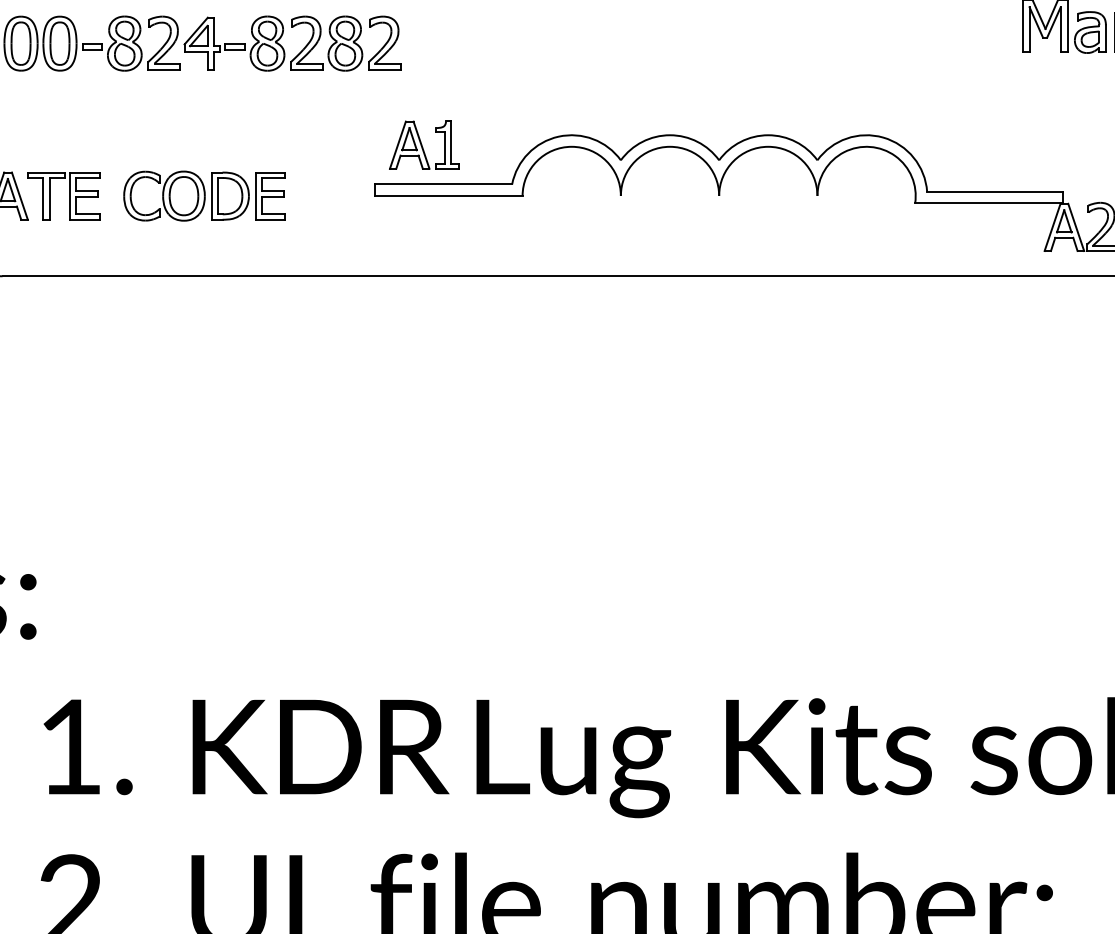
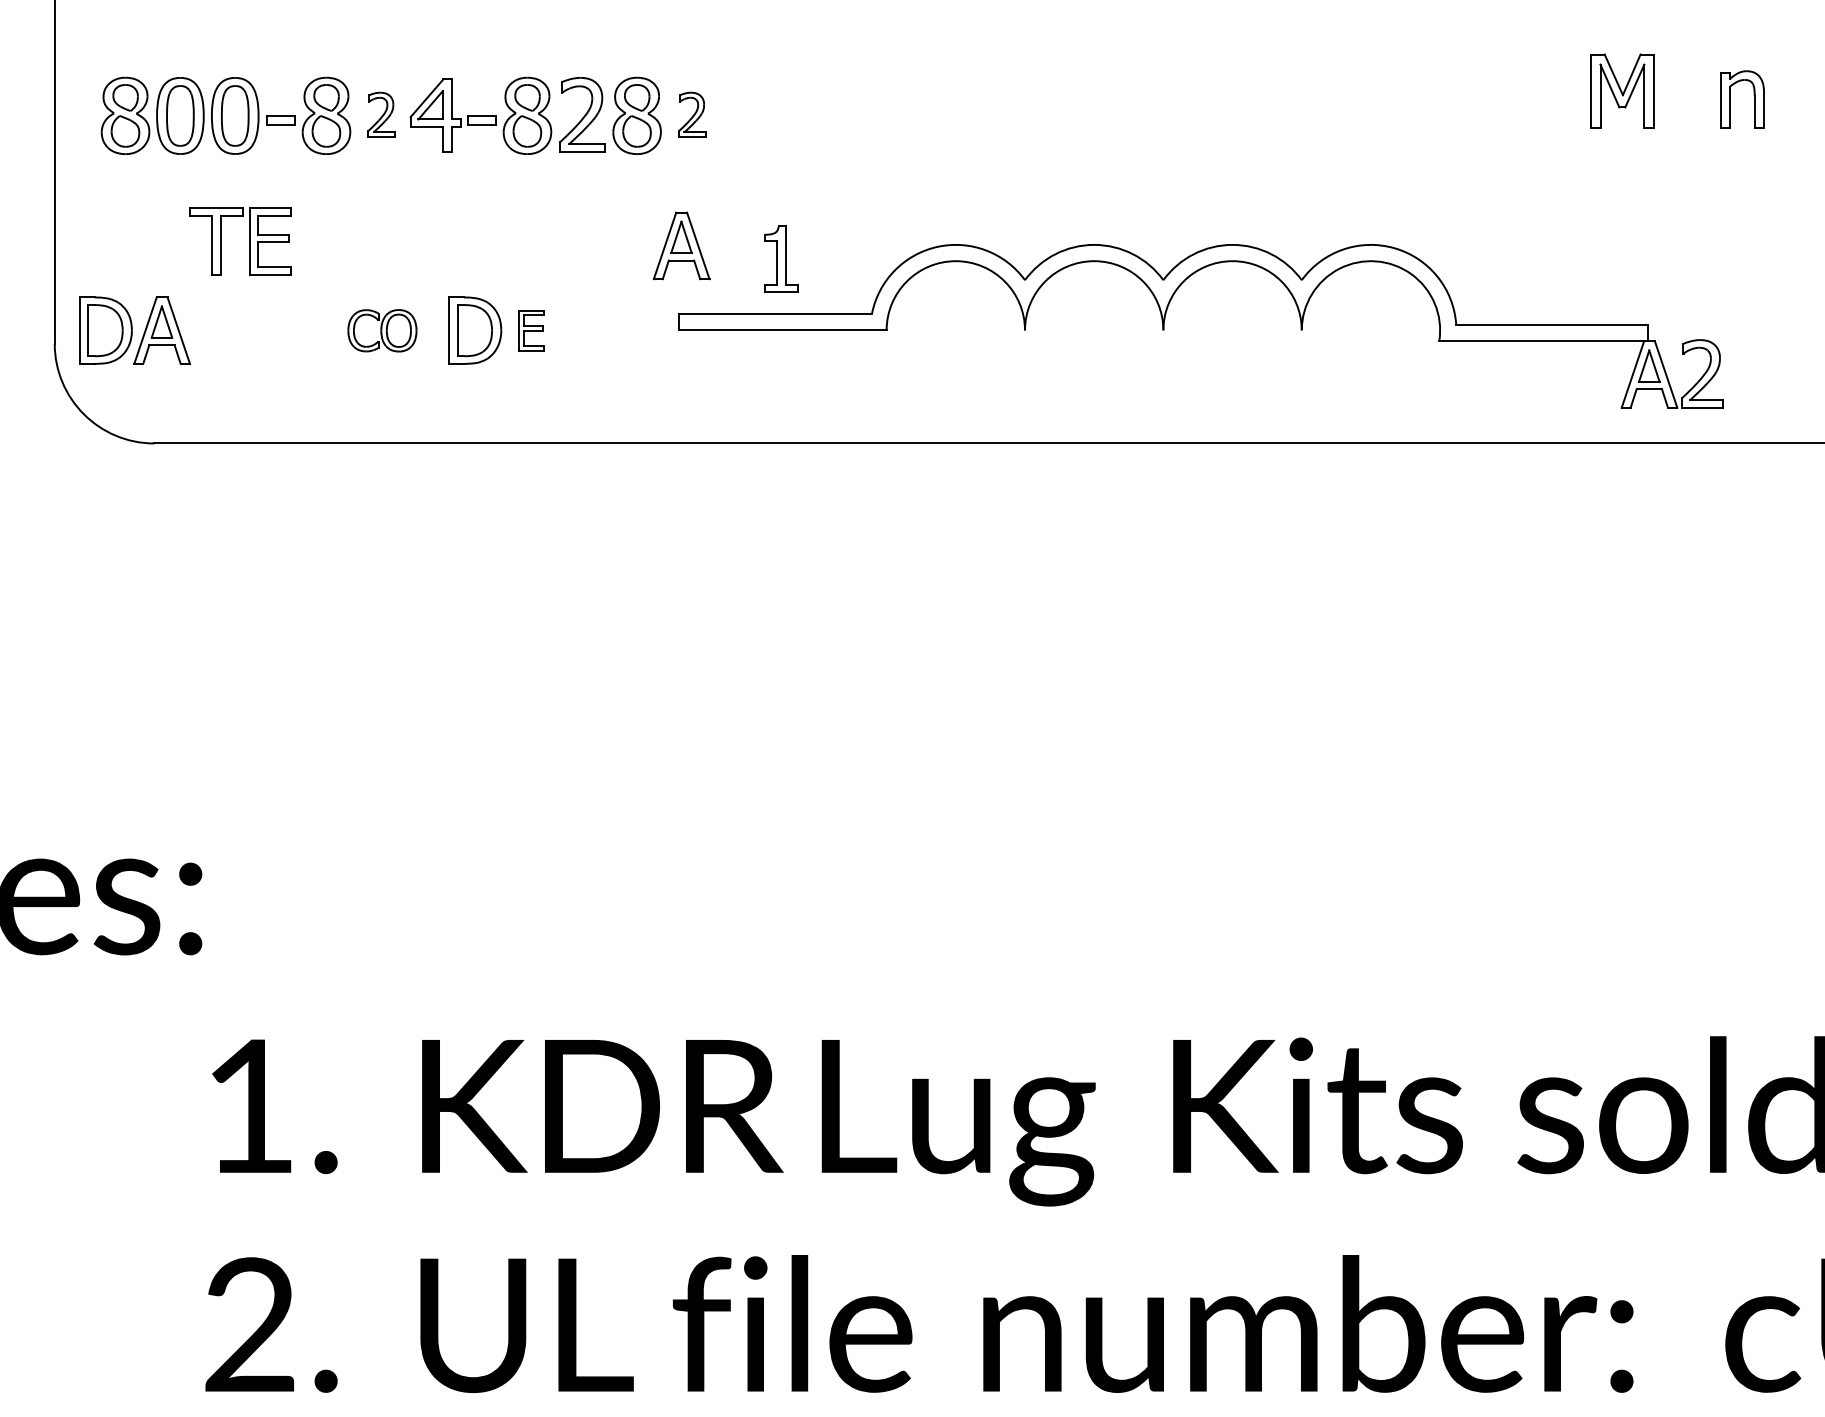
part: (1089, 31) -> (1685, 99), removed
part: (163, 42) -> (381, 114), size x0.6
part: (384, 42) -> (692, 114), size x0.6
part: (409, 144) -> (681, 245), moved
part: (70, 196) -> (249, 241), moved
part: (164, 196) -> (382, 330), size x0.6
part: (270, 196) -> (531, 330), size x0.6

